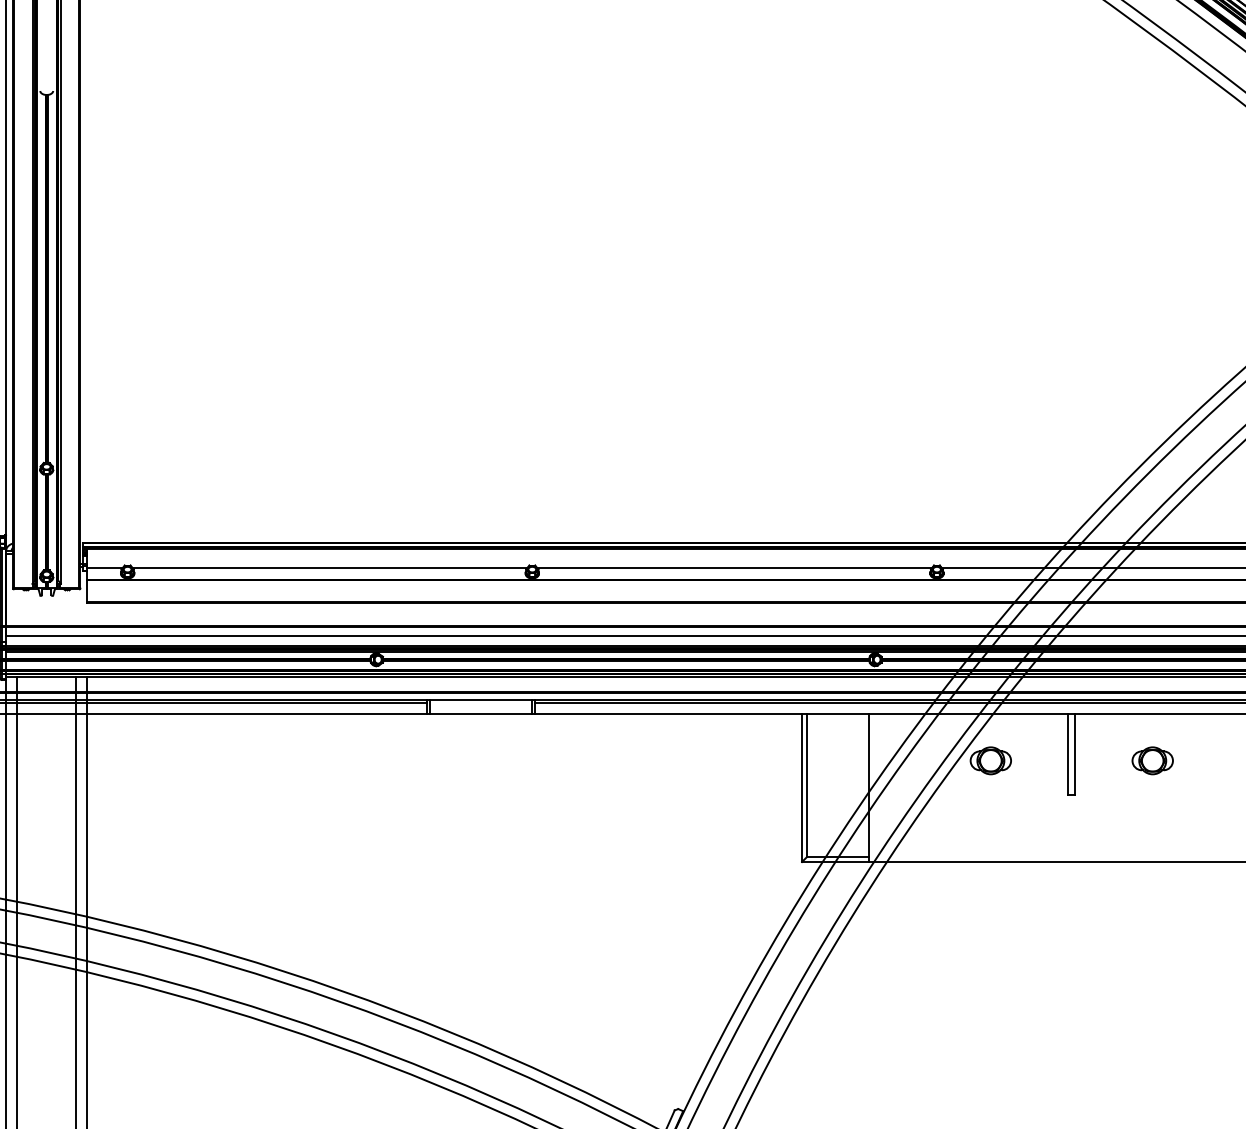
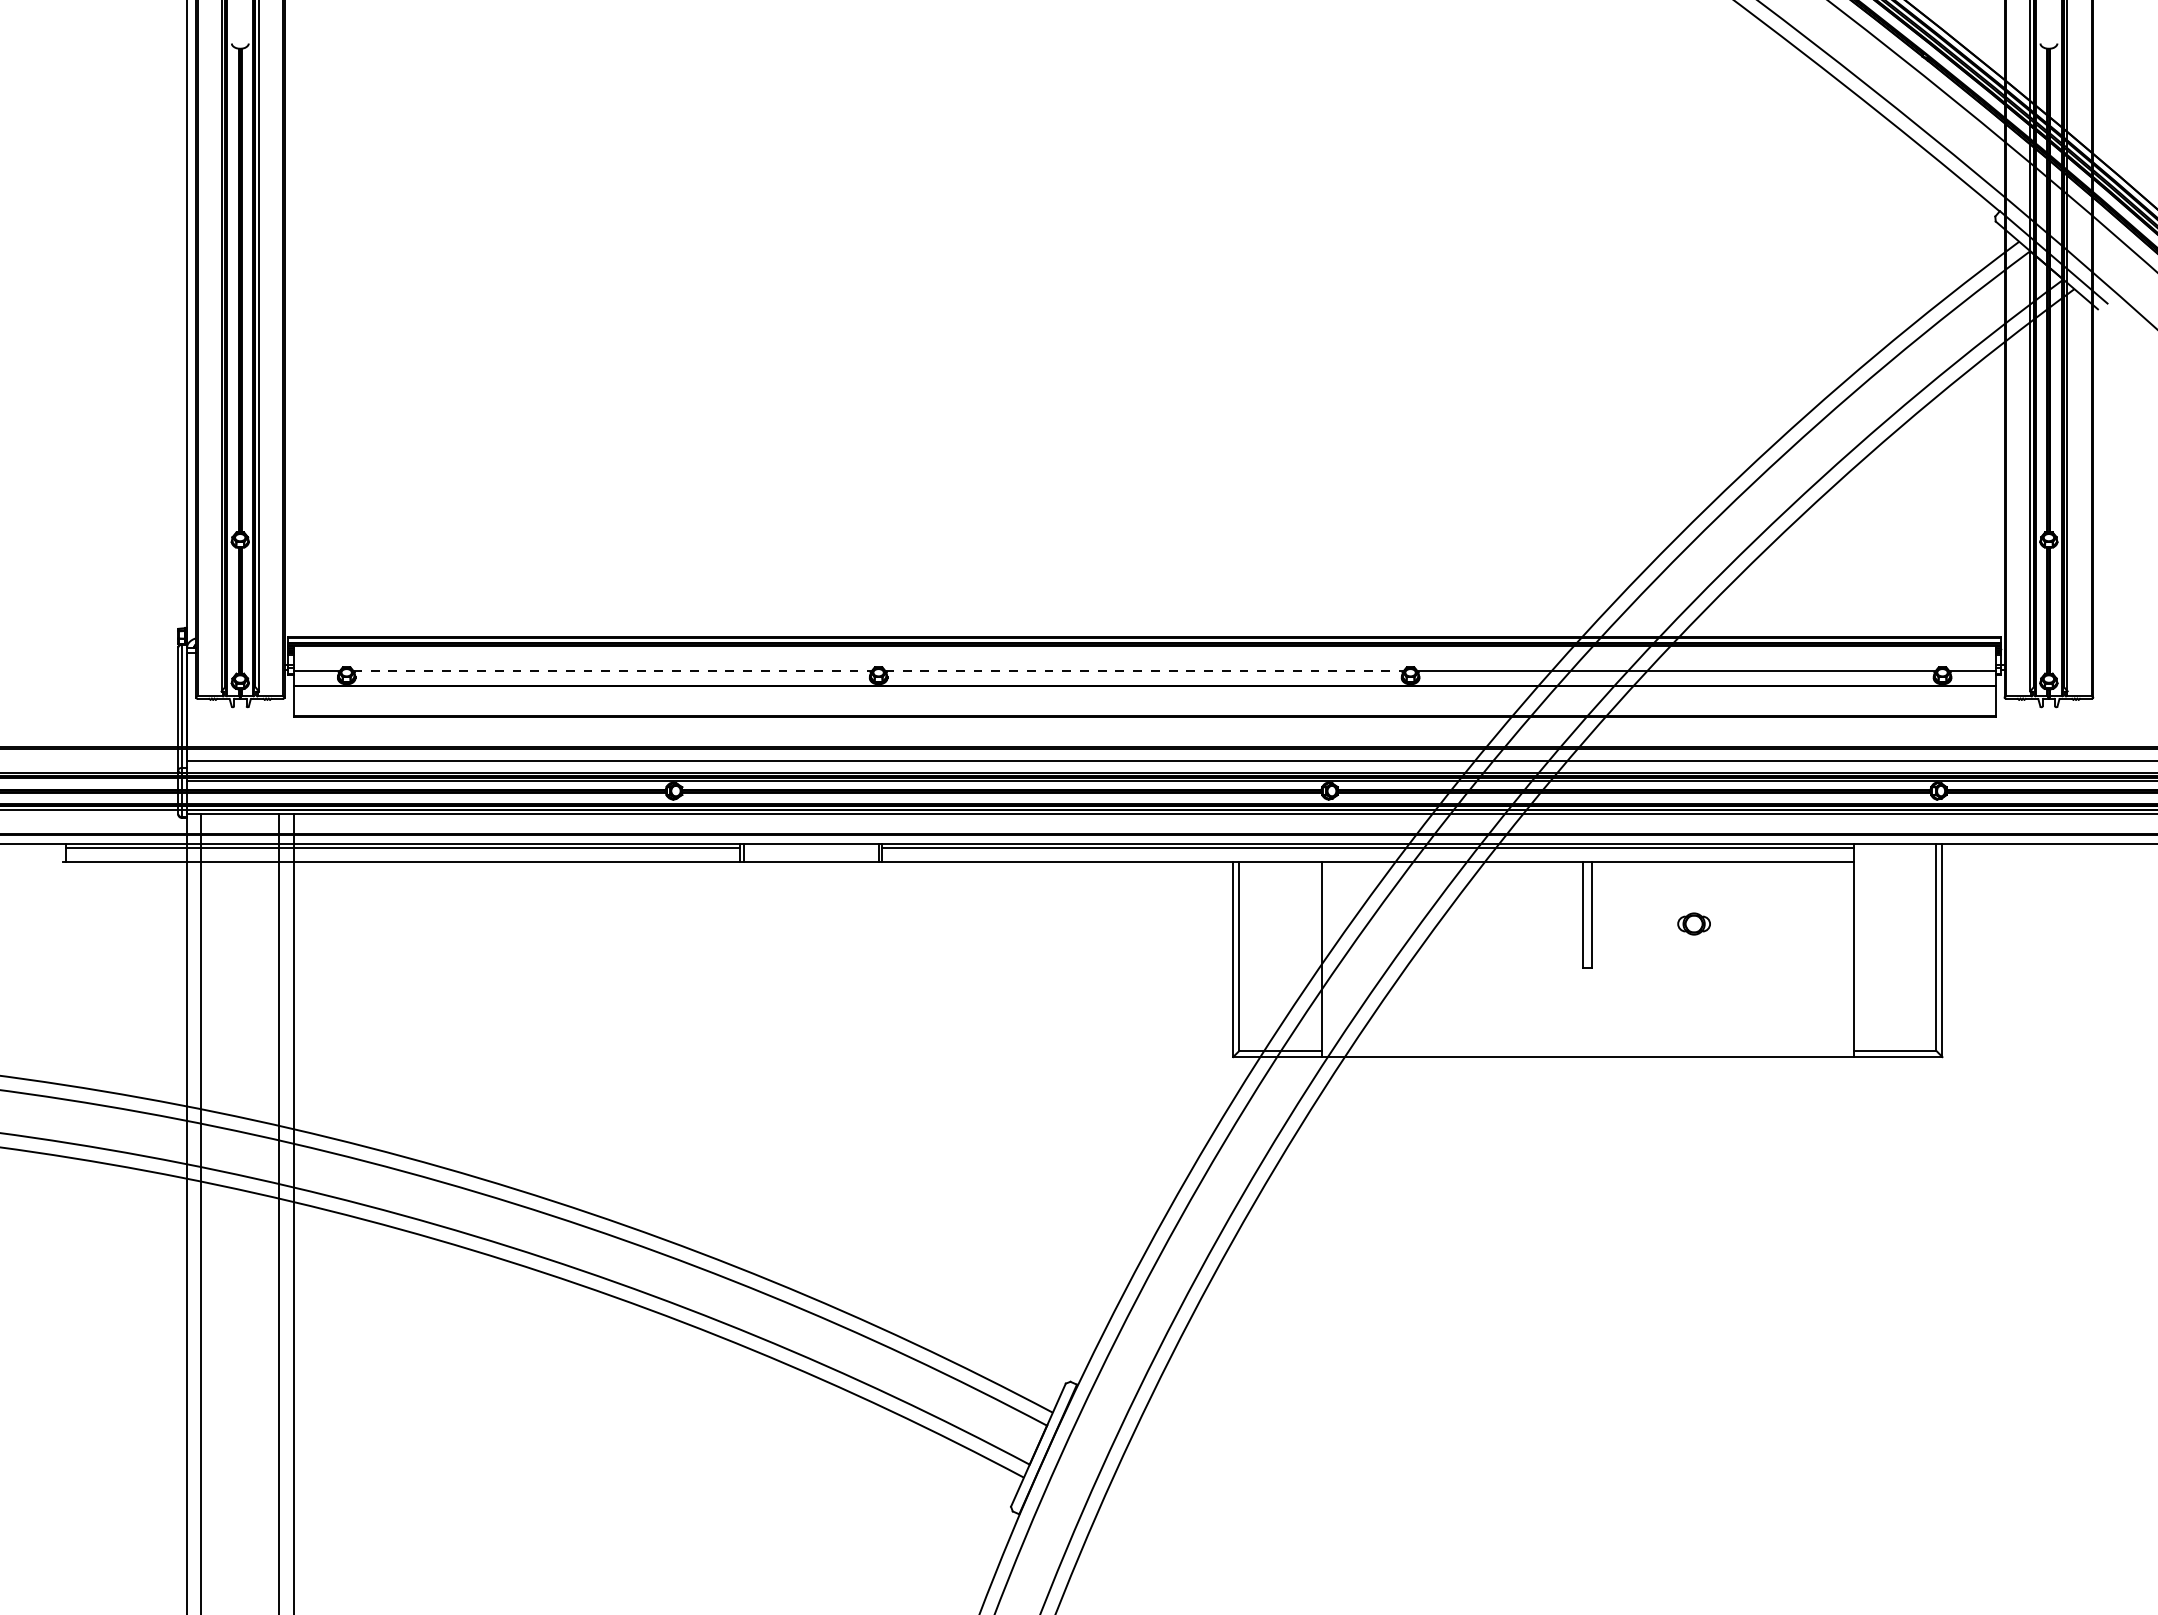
line: (329, 567) -> (612, 670), solid -> dashed
line: (734, 567) -> (1144, 670), solid -> dashed
part: (990, 760) -> (1481, 923), removed
part: (1152, 760) -> (1693, 923), size x0.6

